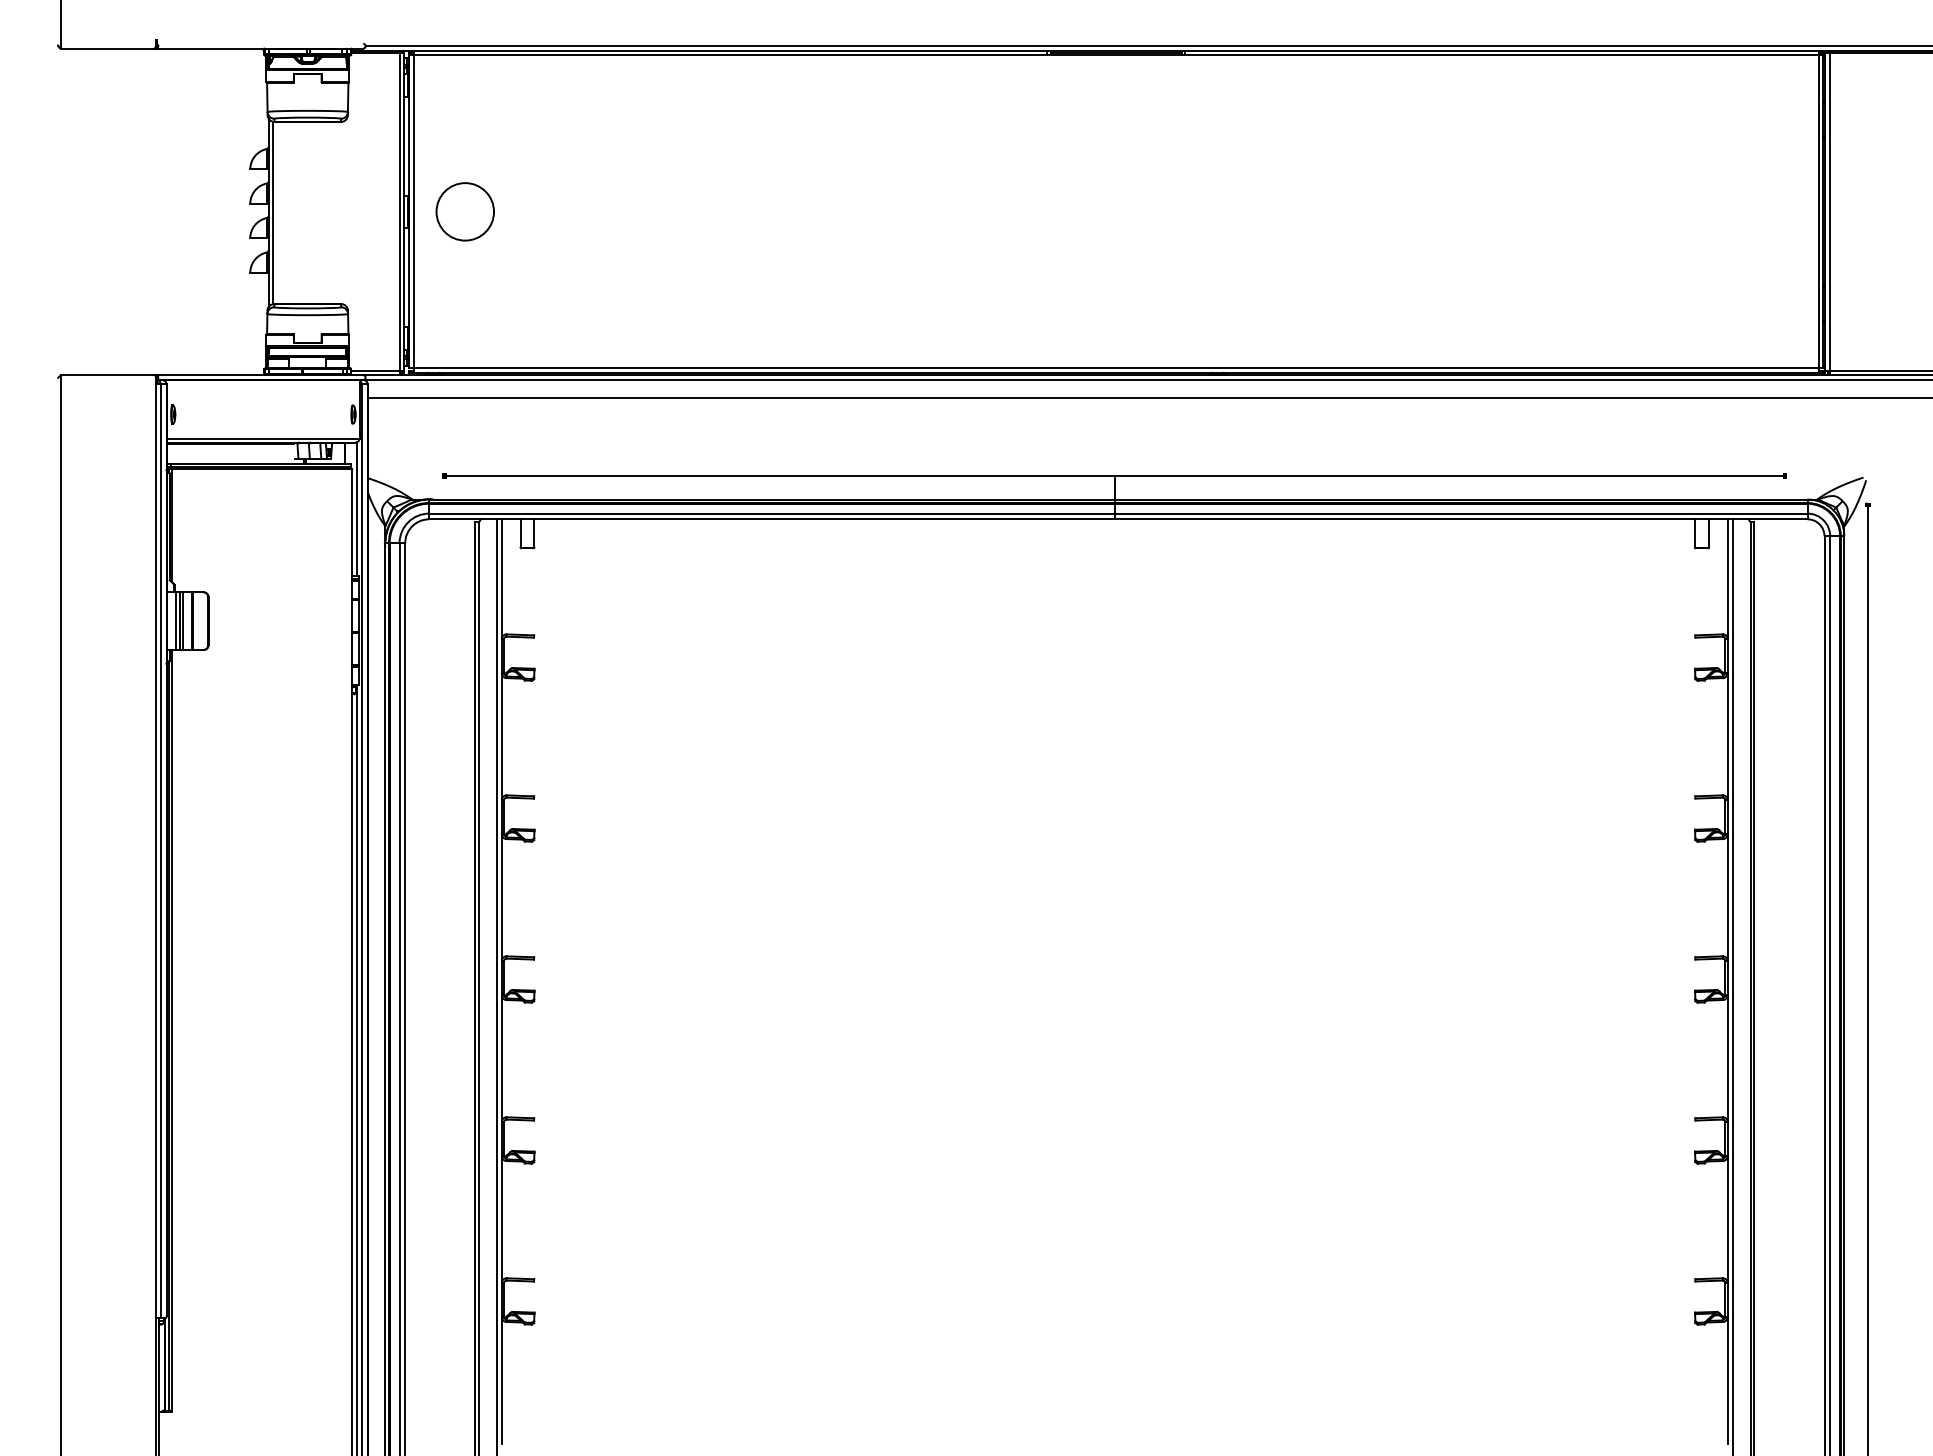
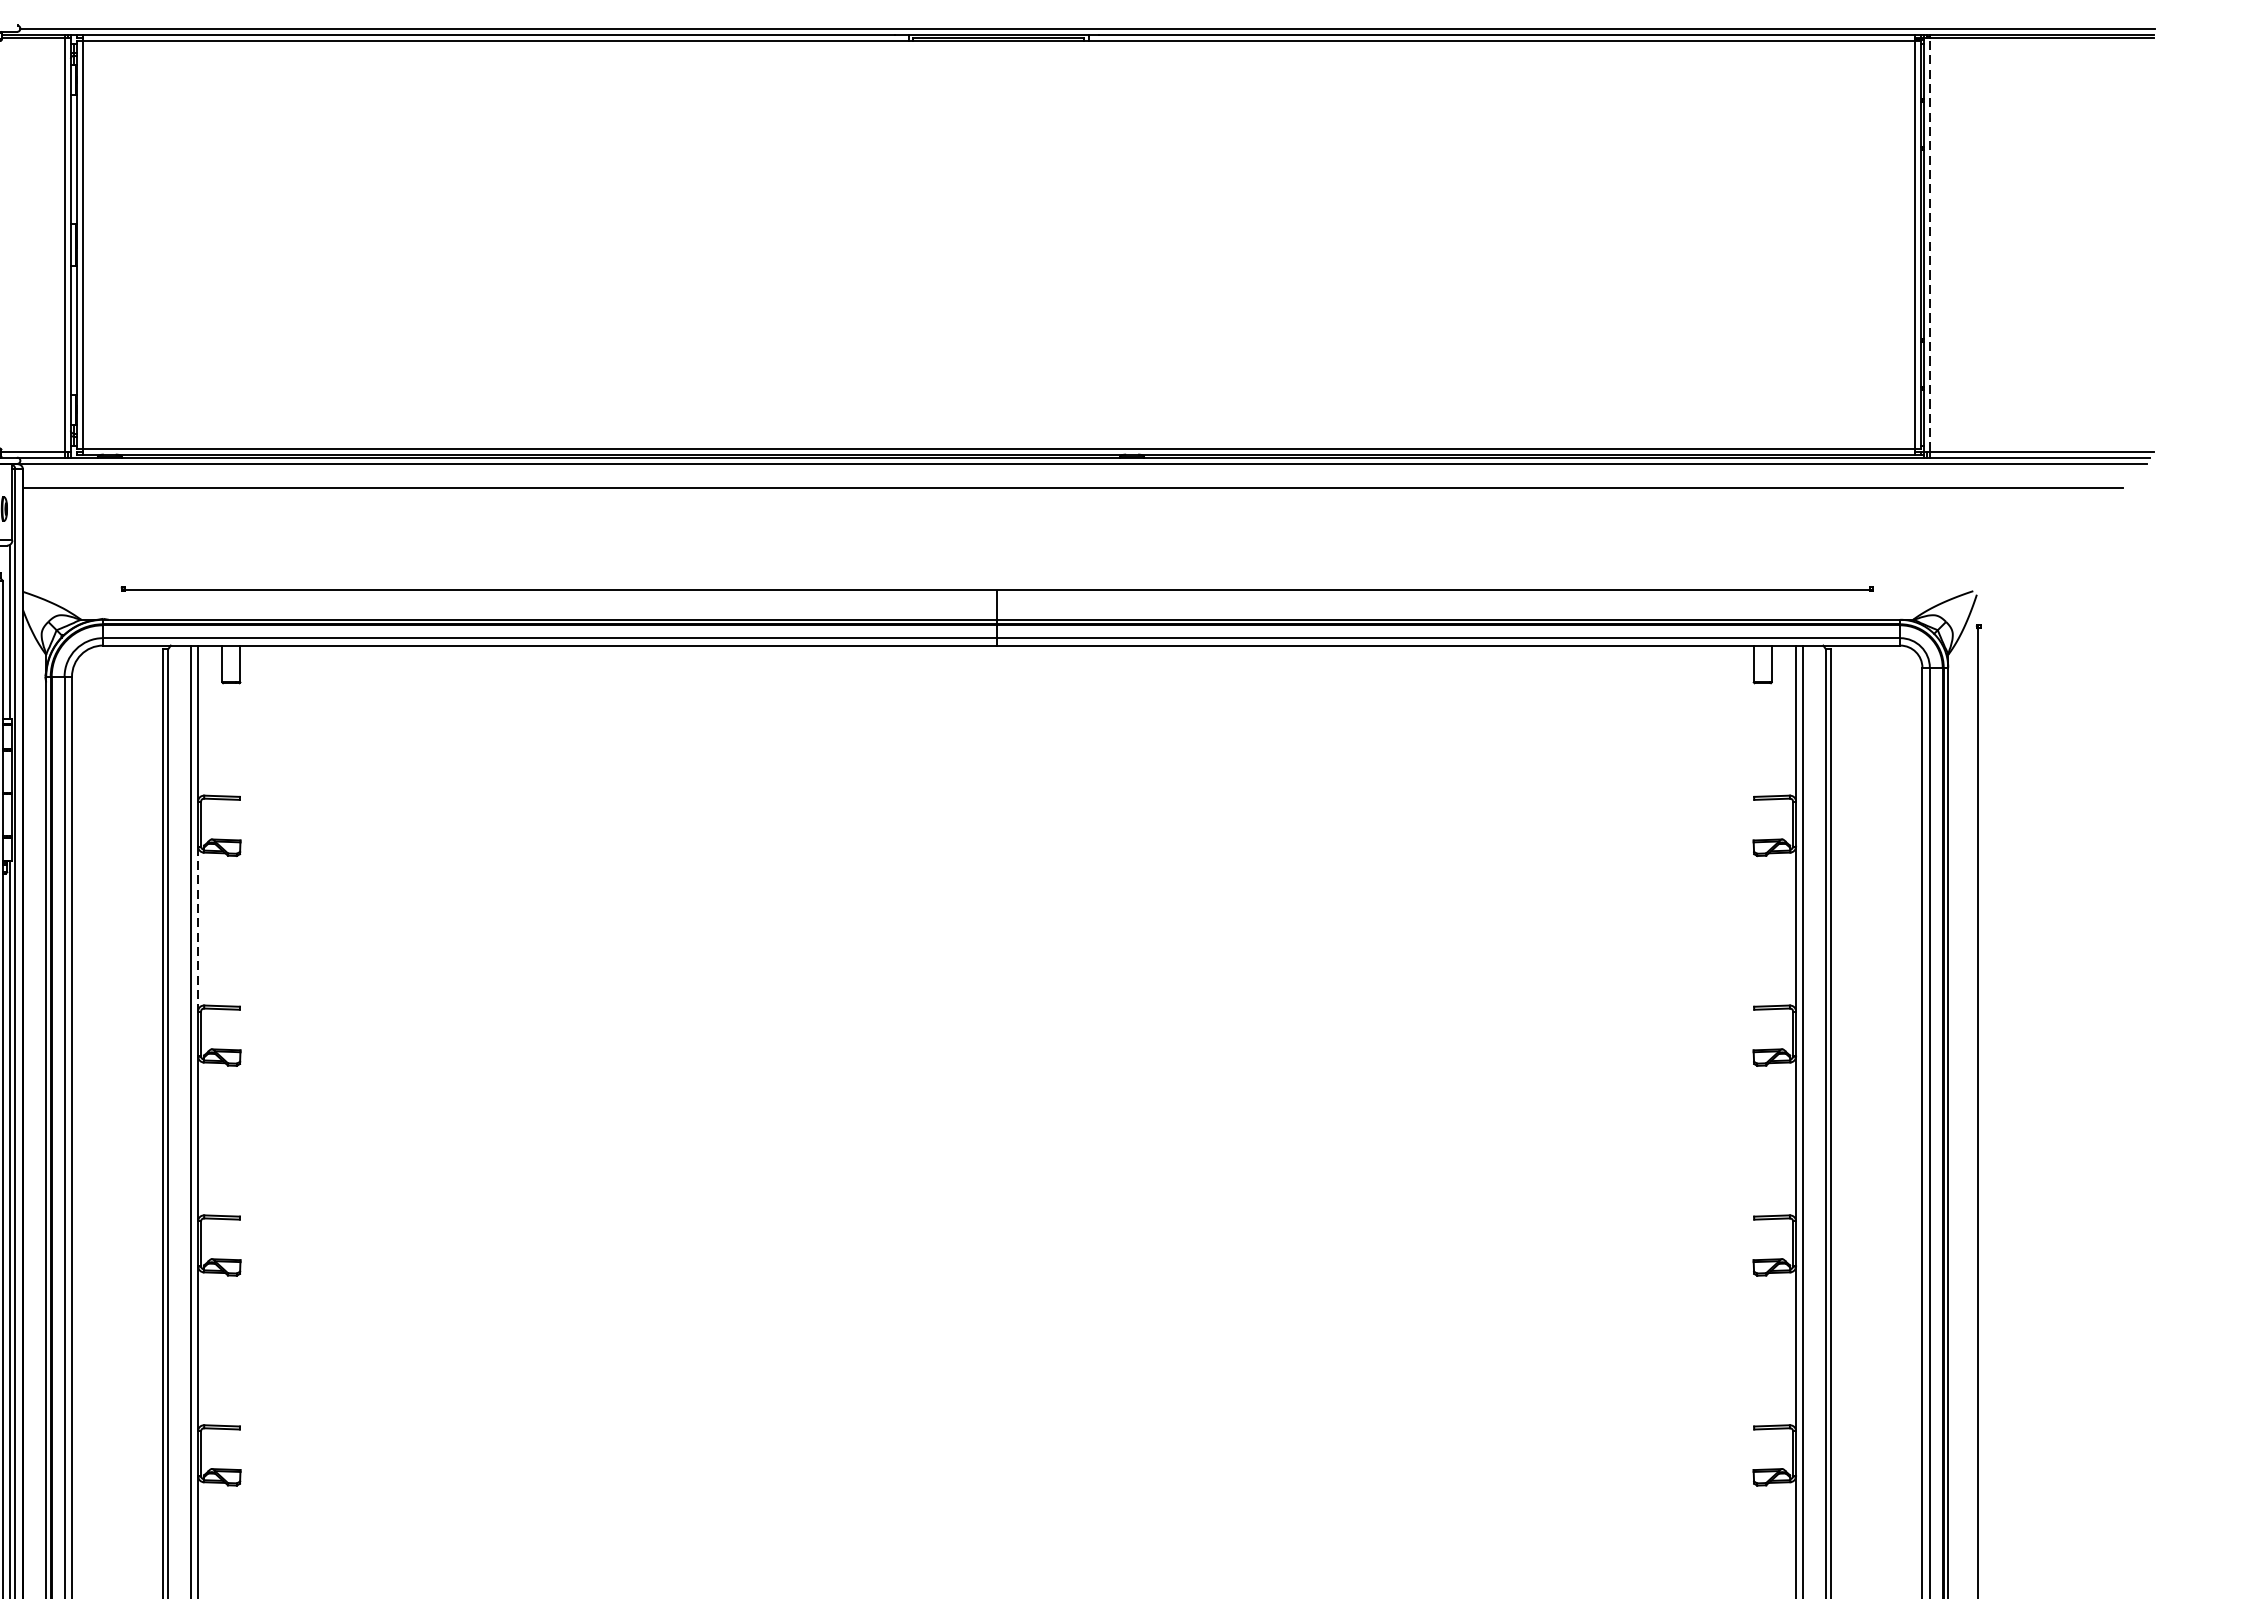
circle: (464, 211) -> (149, 244), removed
line: (1830, 211) -> (1930, 244), solid -> dashed
line: (501, 737) -> (197, 930), solid -> dashed

